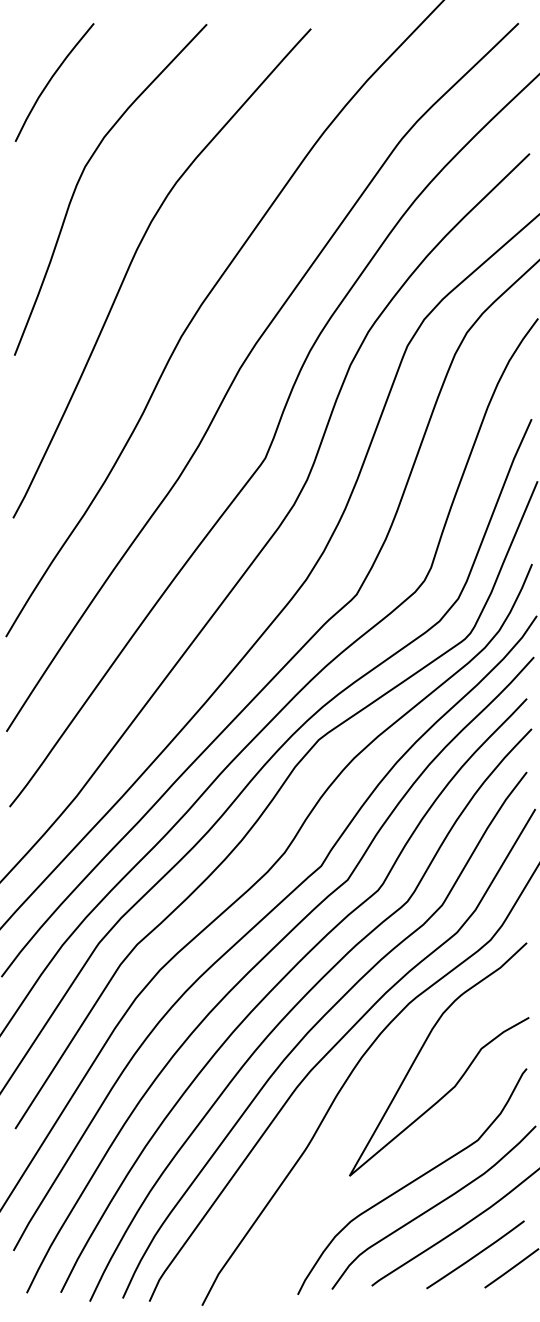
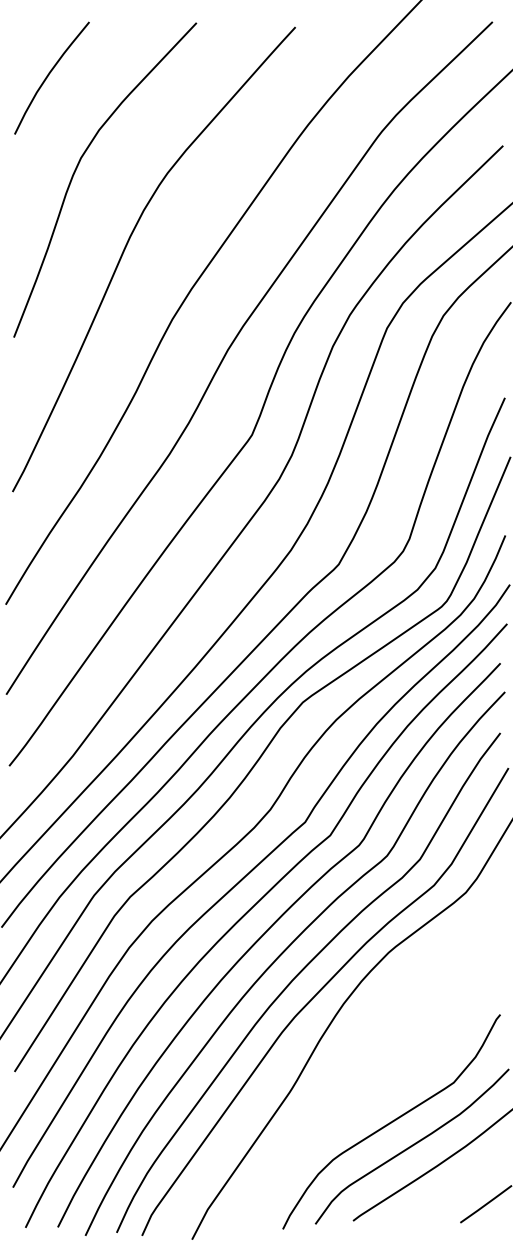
curve: (423, 1047) -> (402, 994), removed
curve: (475, 1254) -> (451, 1191), removed

